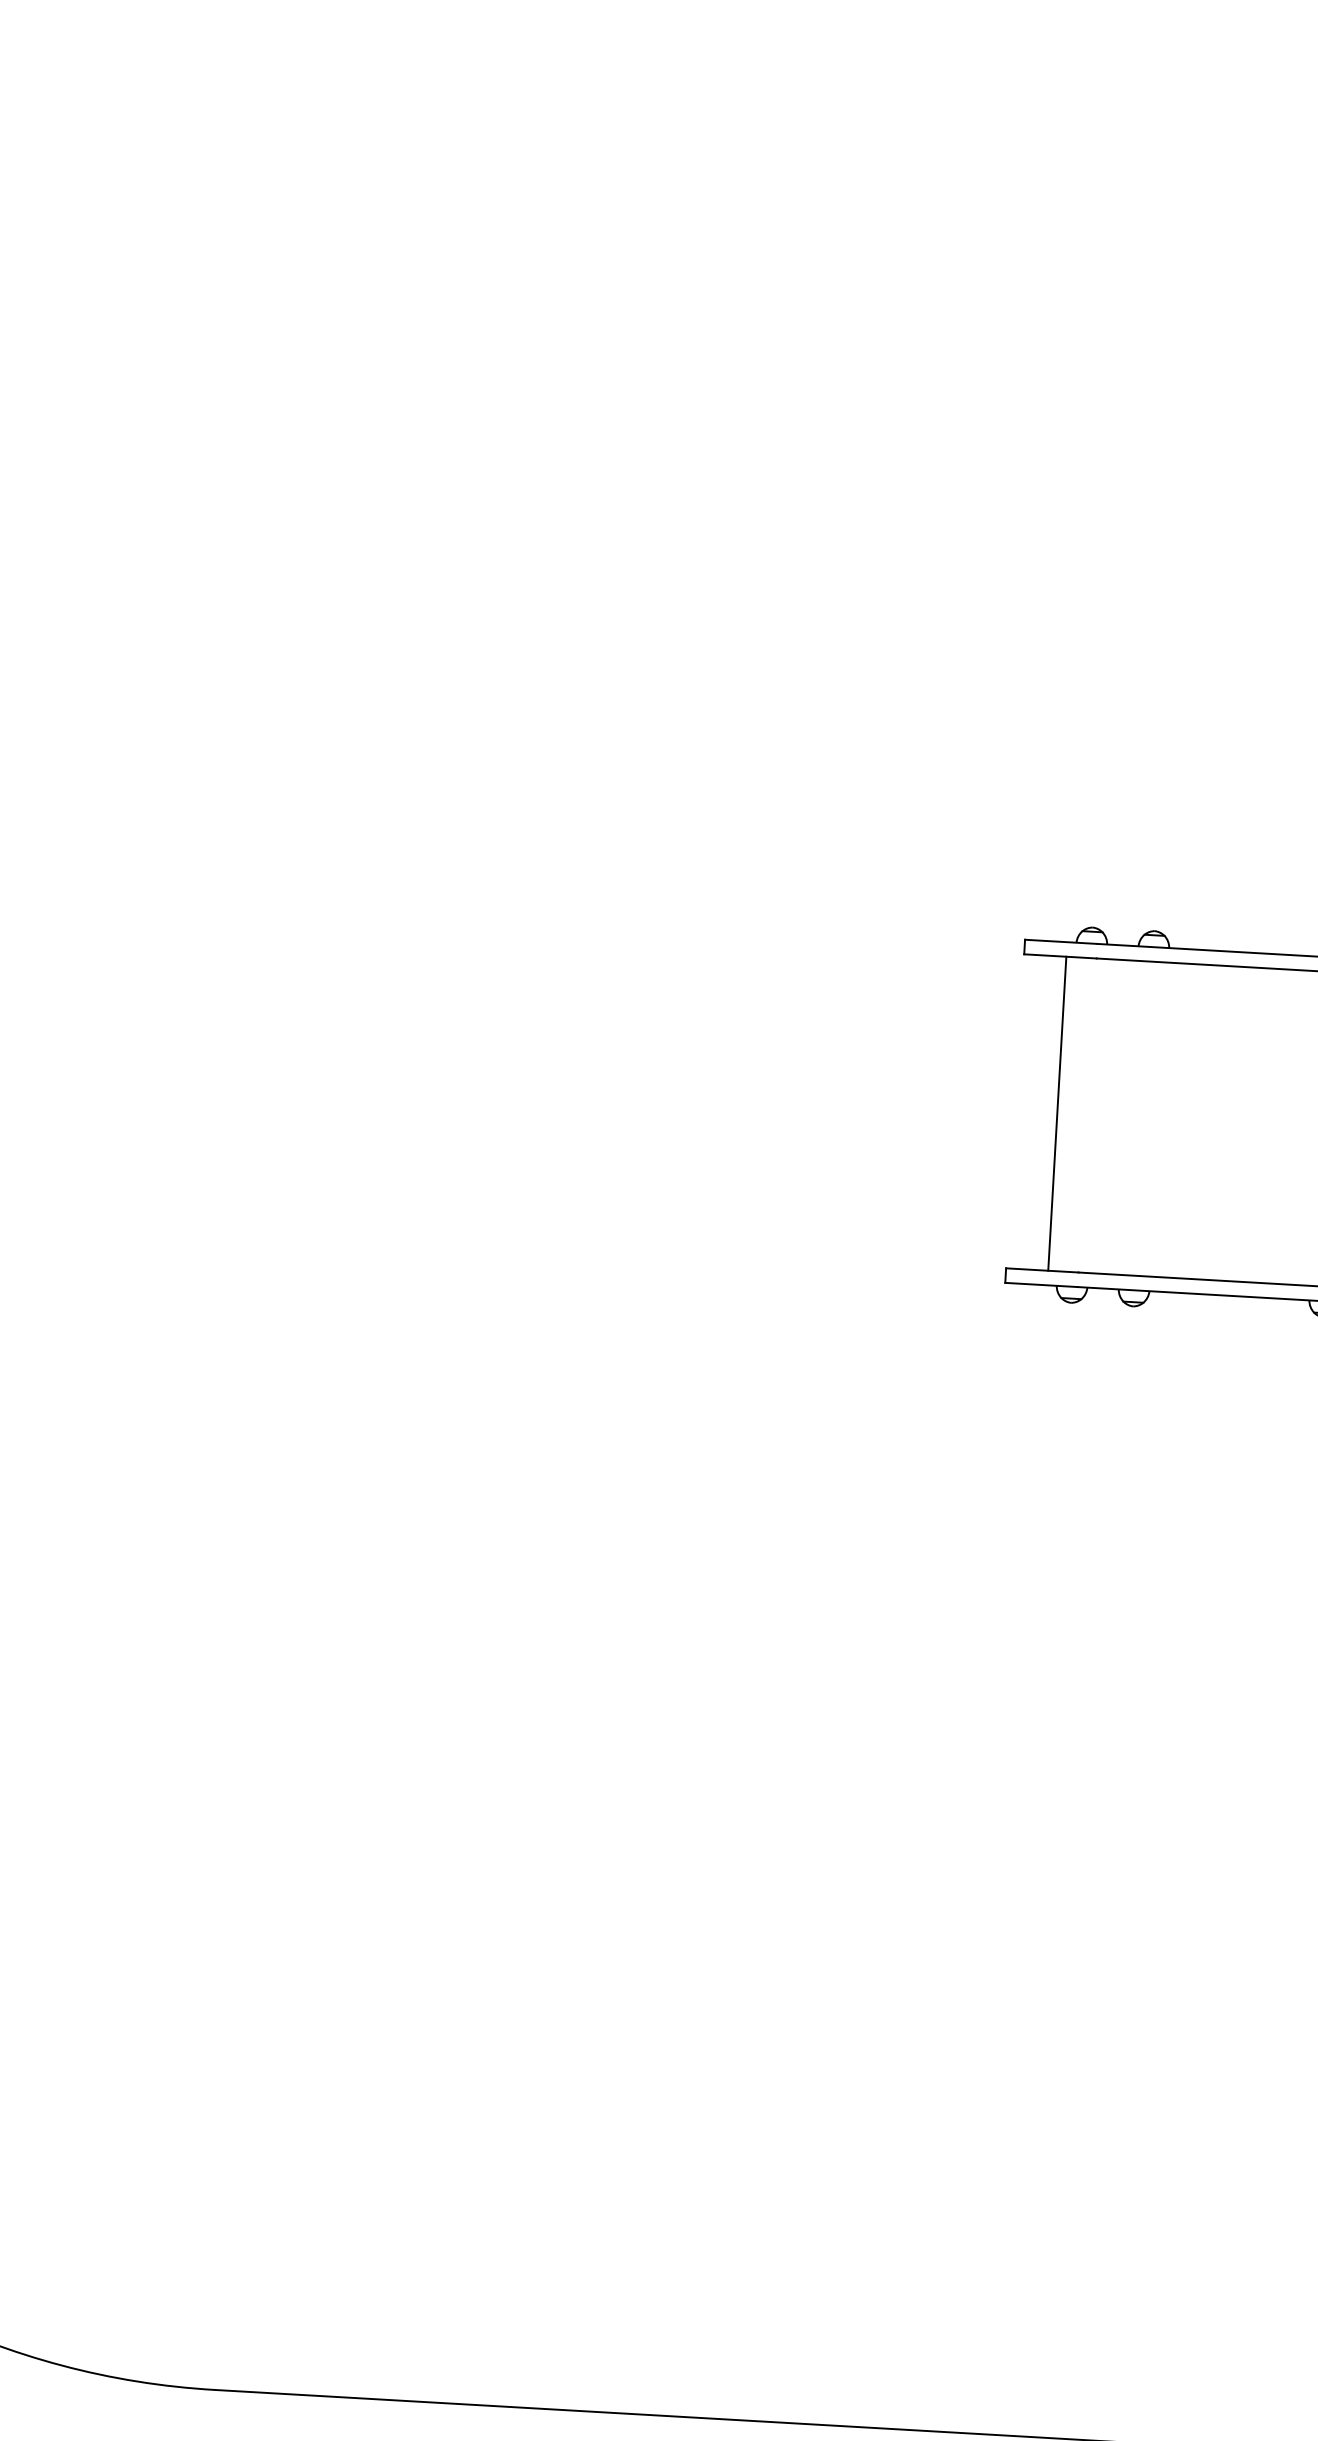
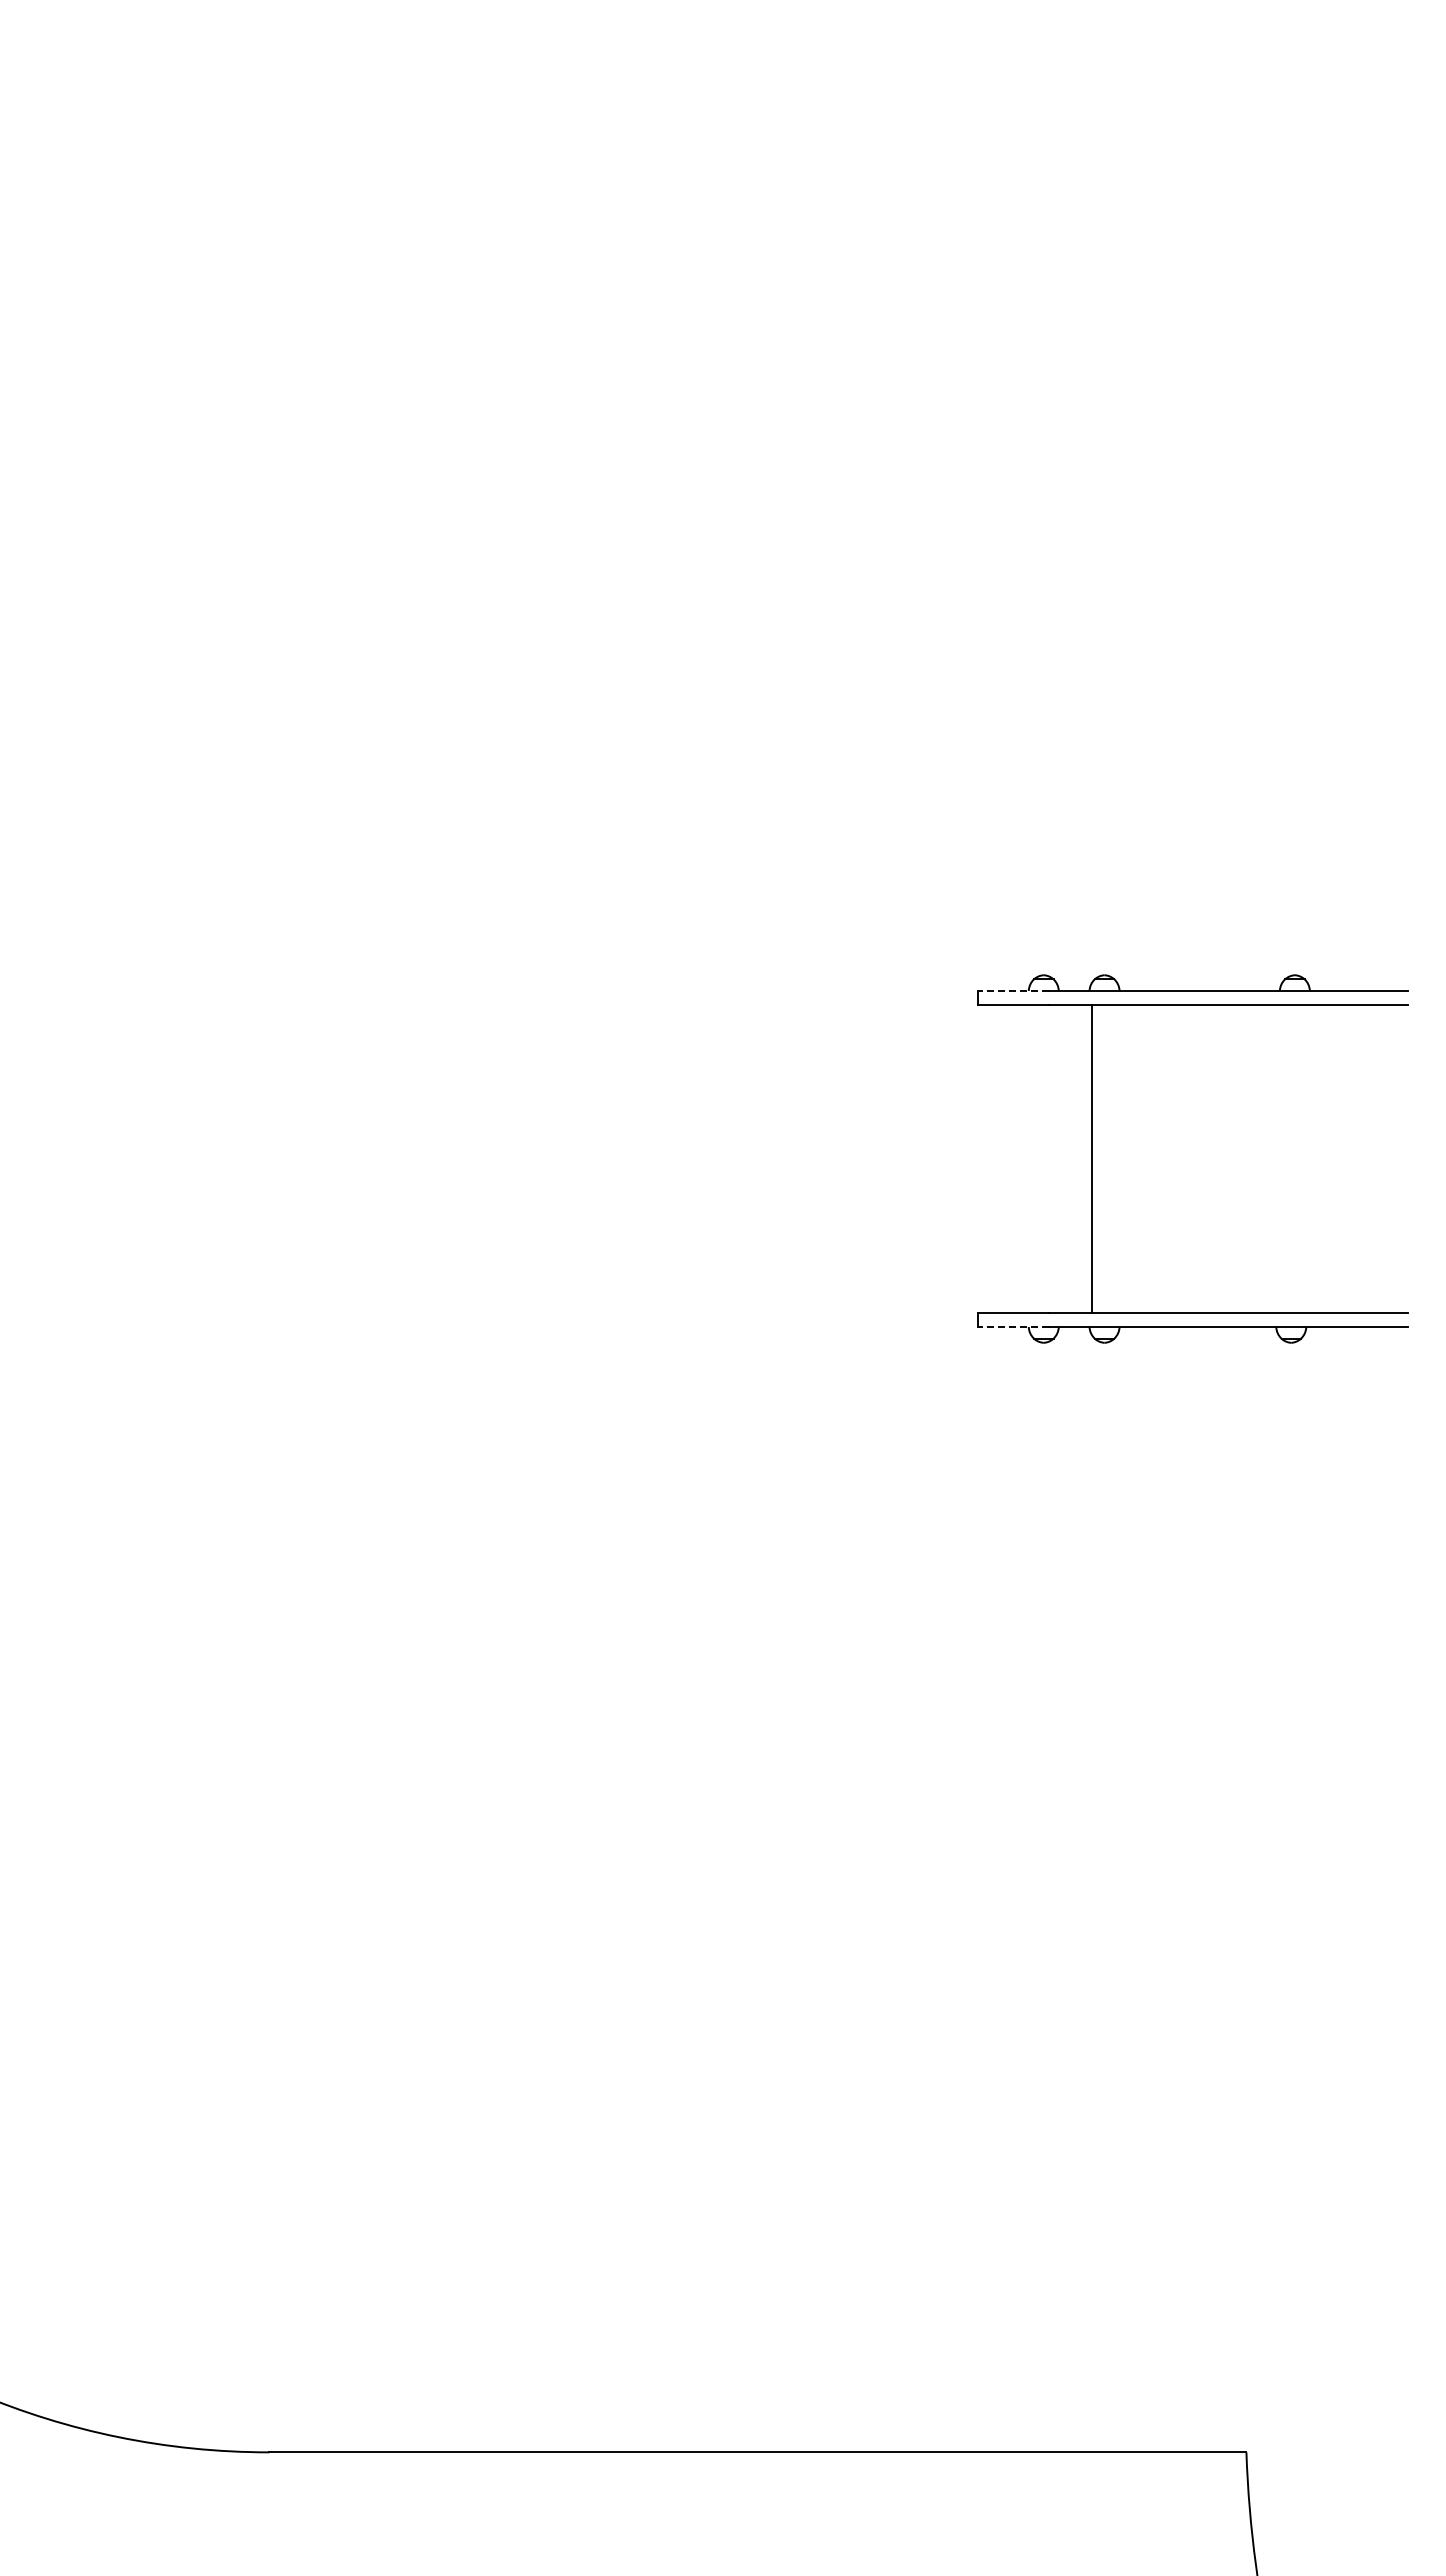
line: (1060, 941) -> (1013, 990), solid -> dashed
line: (1057, 1113) -> (1091, 1158), moved
line: (1041, 1285) -> (1013, 1327), solid -> dashed

